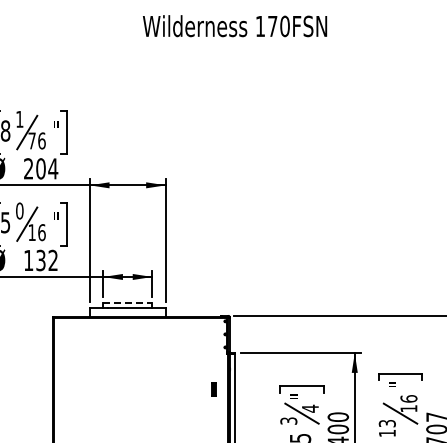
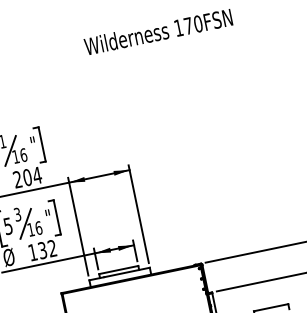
text: (31, 140) -> (15, 156), 76 -> 16
text: (19, 210) -> (17, 214), 0 -> 3
line: (127, 303) -> (118, 270), dashed -> solid

